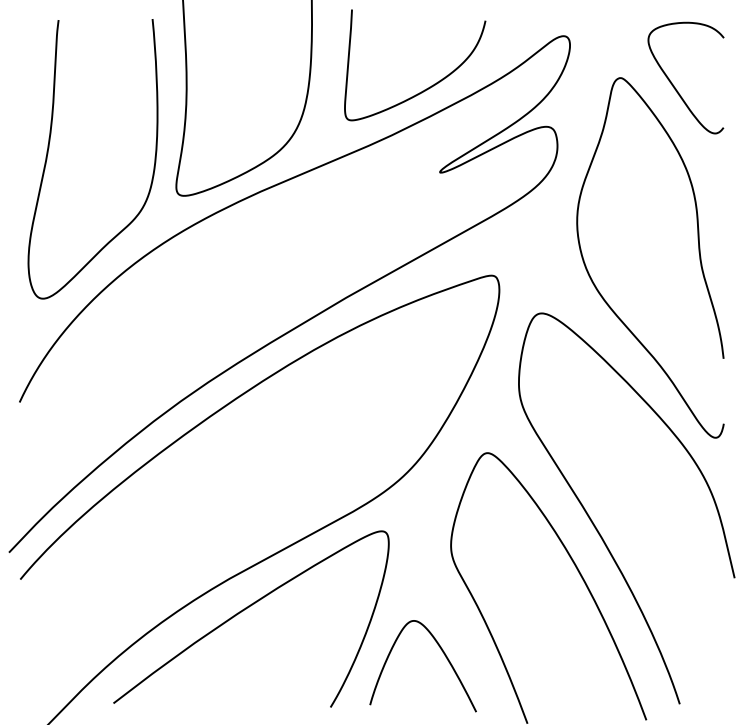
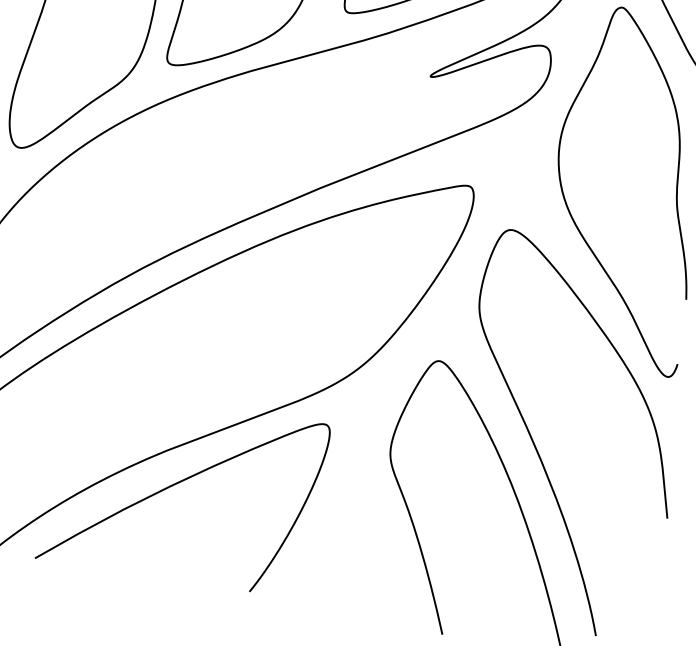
curve: (442, 652) -> (367, 552), removed

